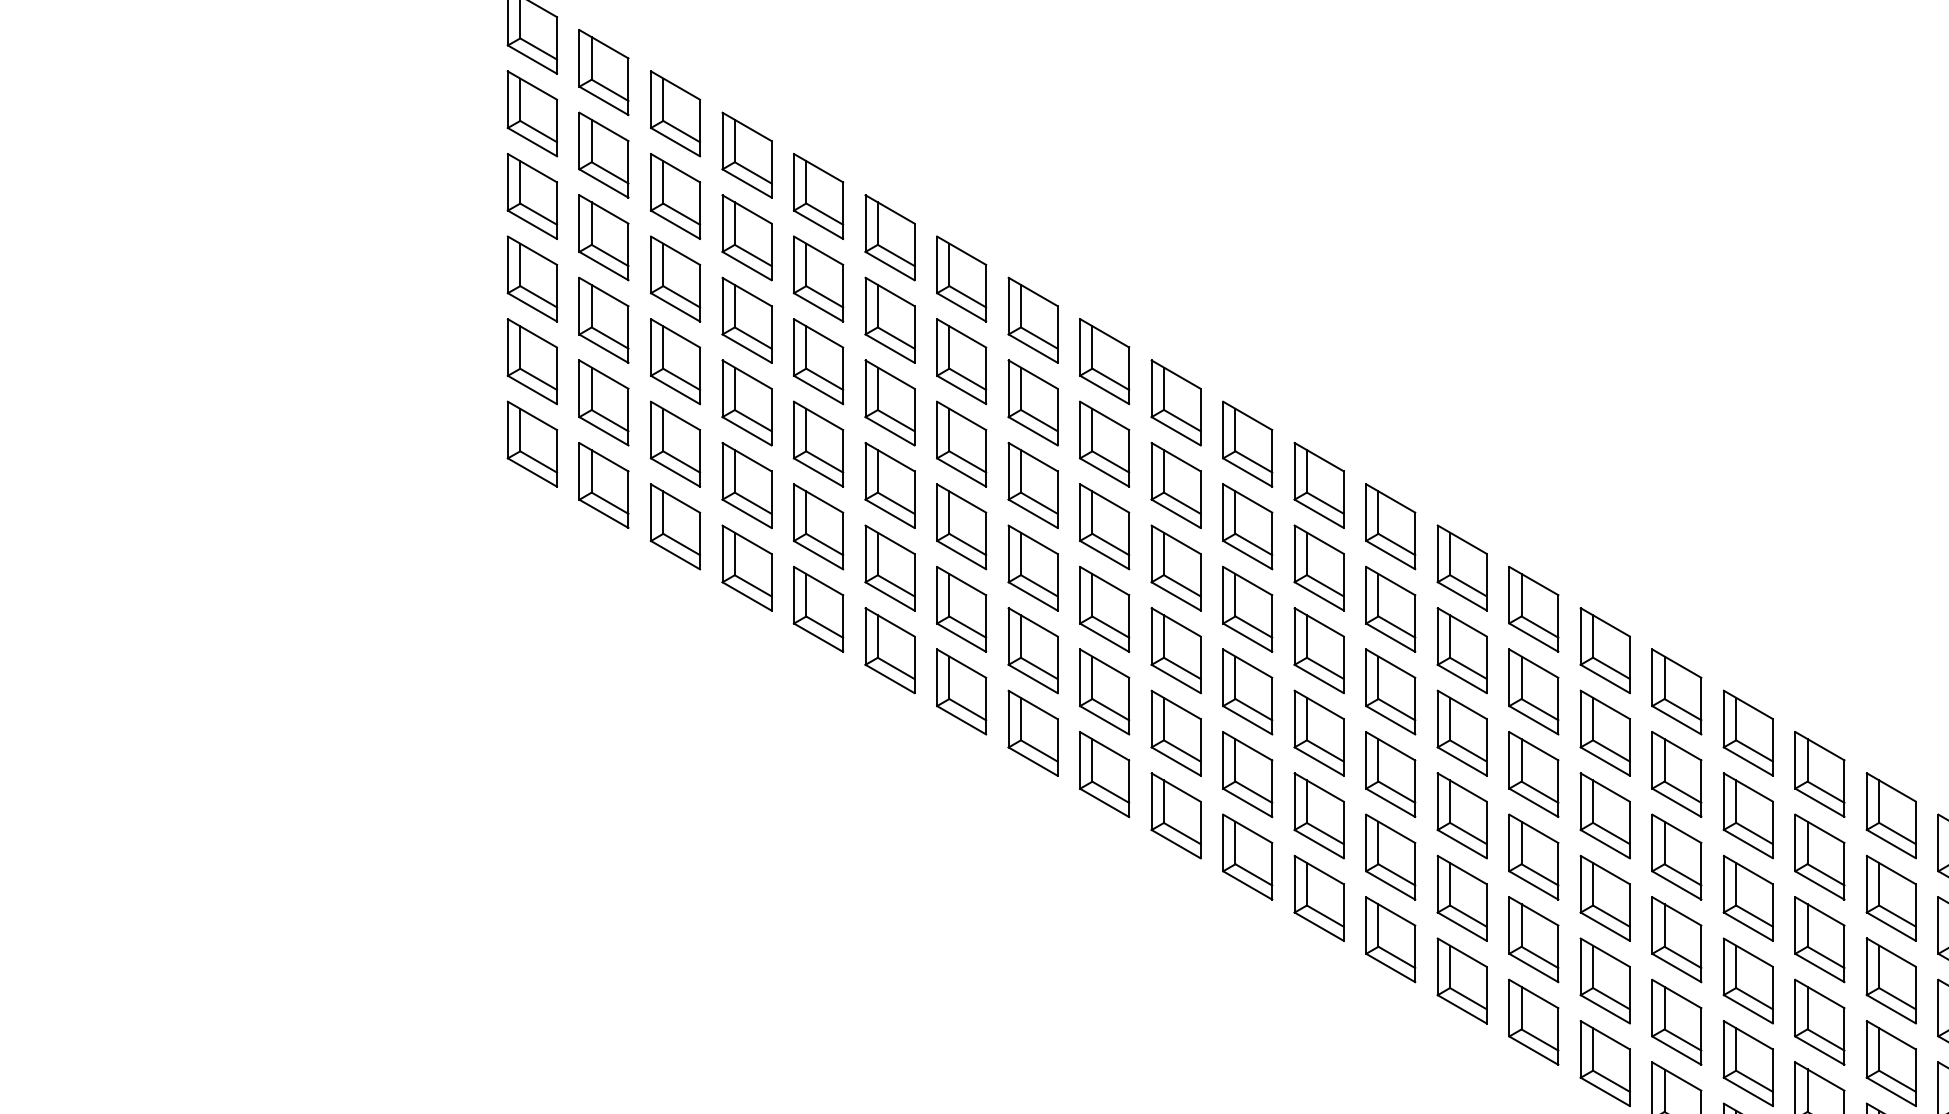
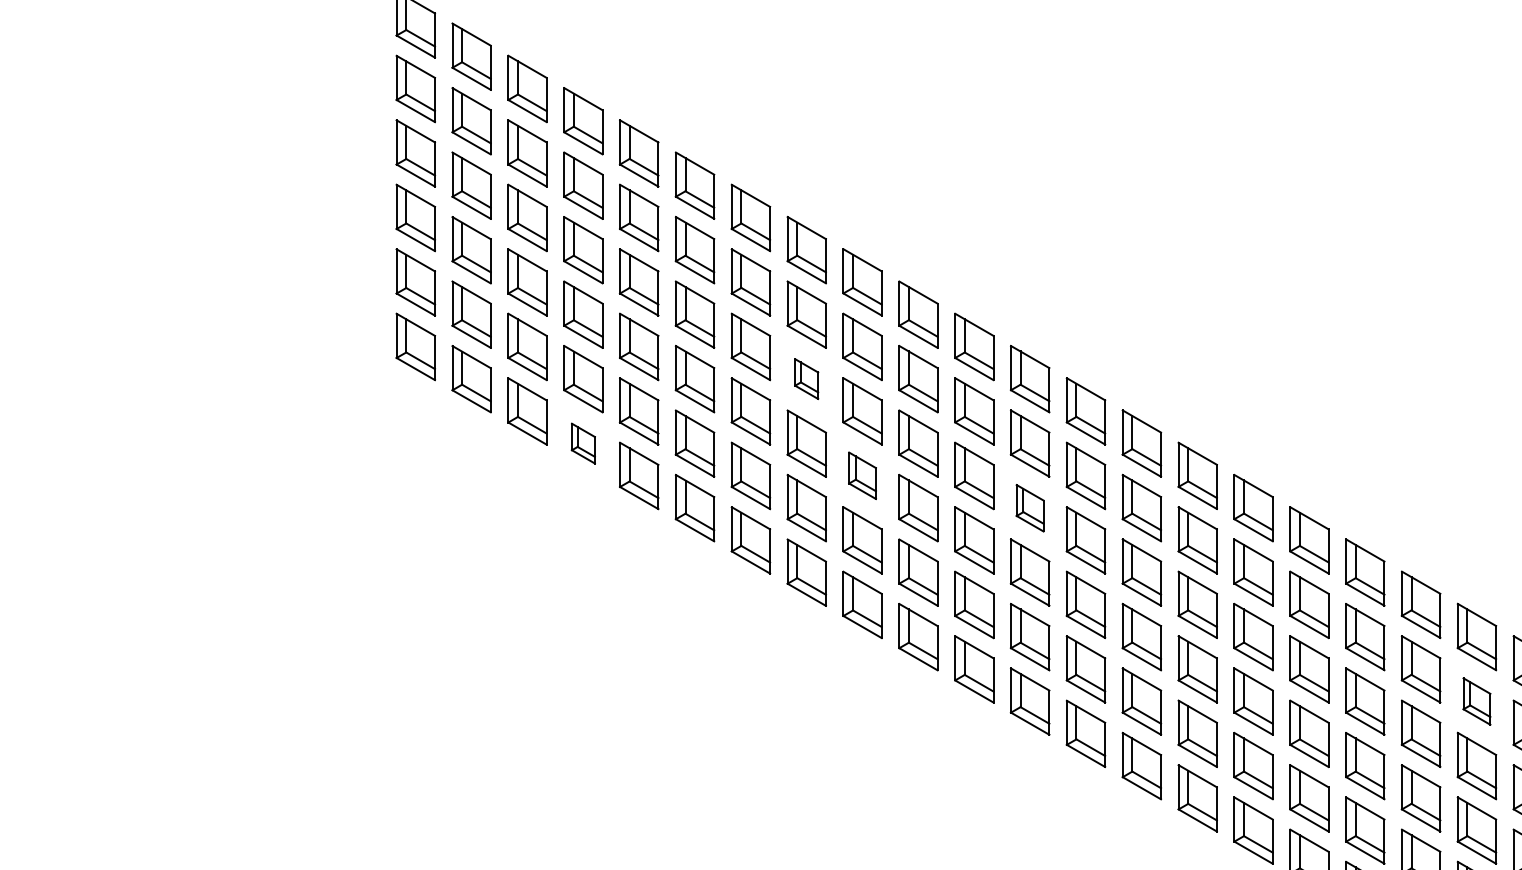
part: (1032, 484) -> (806, 378), size x0.6
part: (747, 567) -> (583, 443), size x0.6
part: (1104, 608) -> (862, 475), size x0.7
part: (1318, 651) -> (1029, 508), size x0.7
part: (1890, 898) -> (1476, 701), size x0.7

